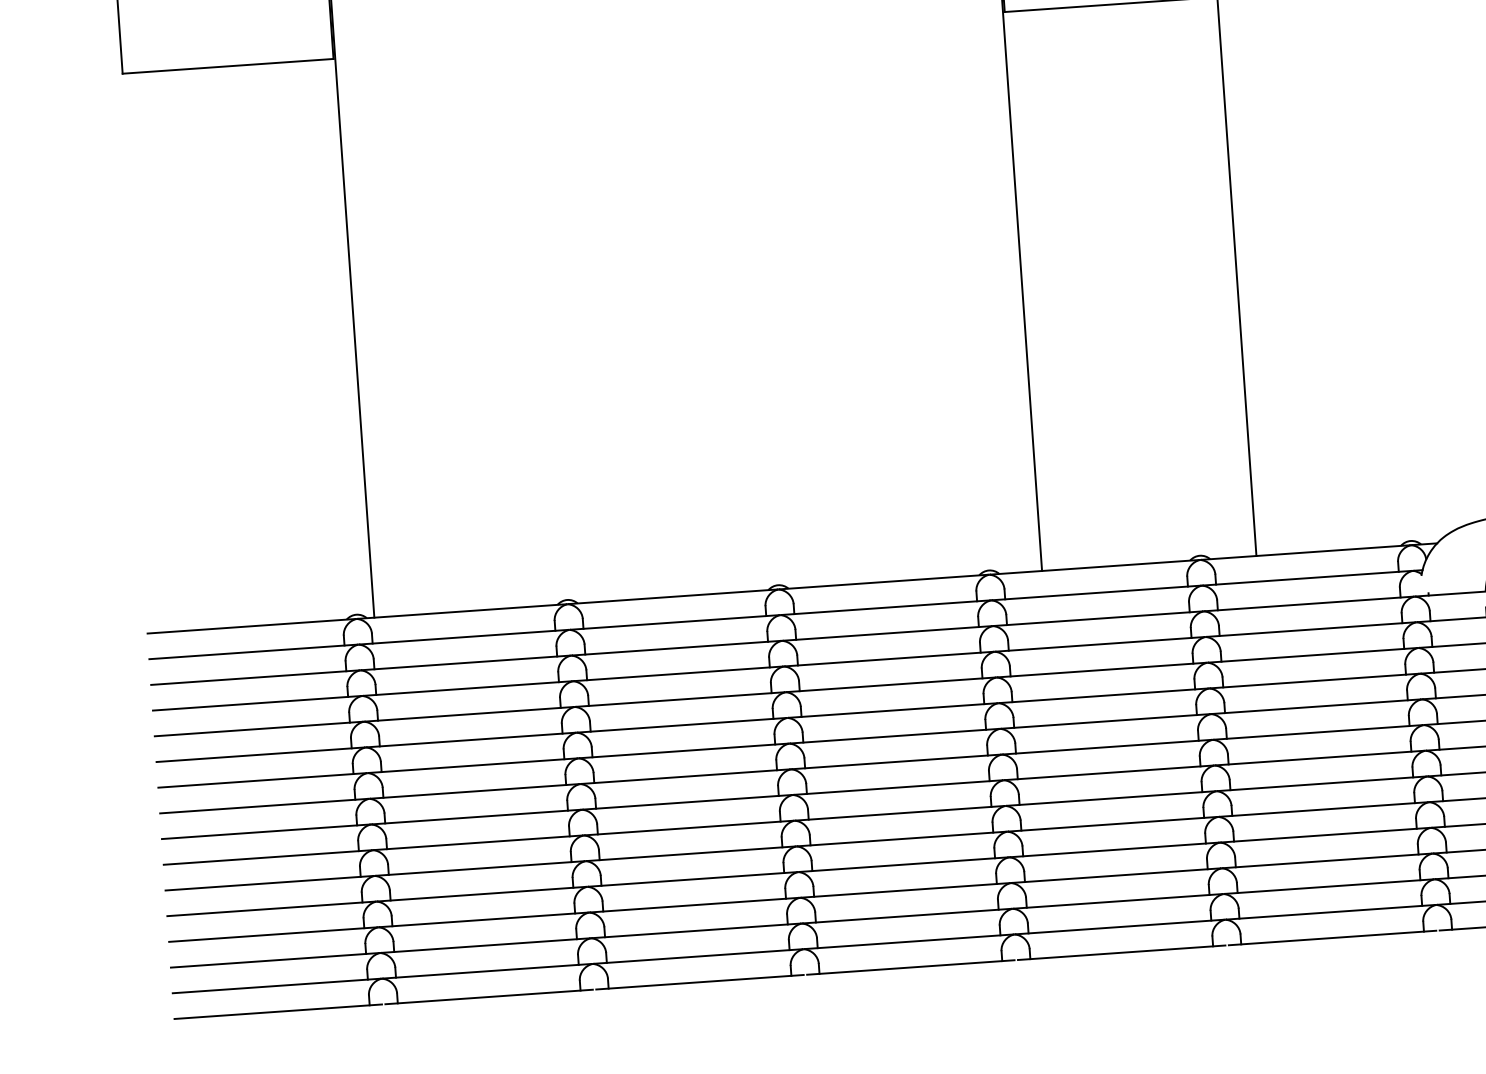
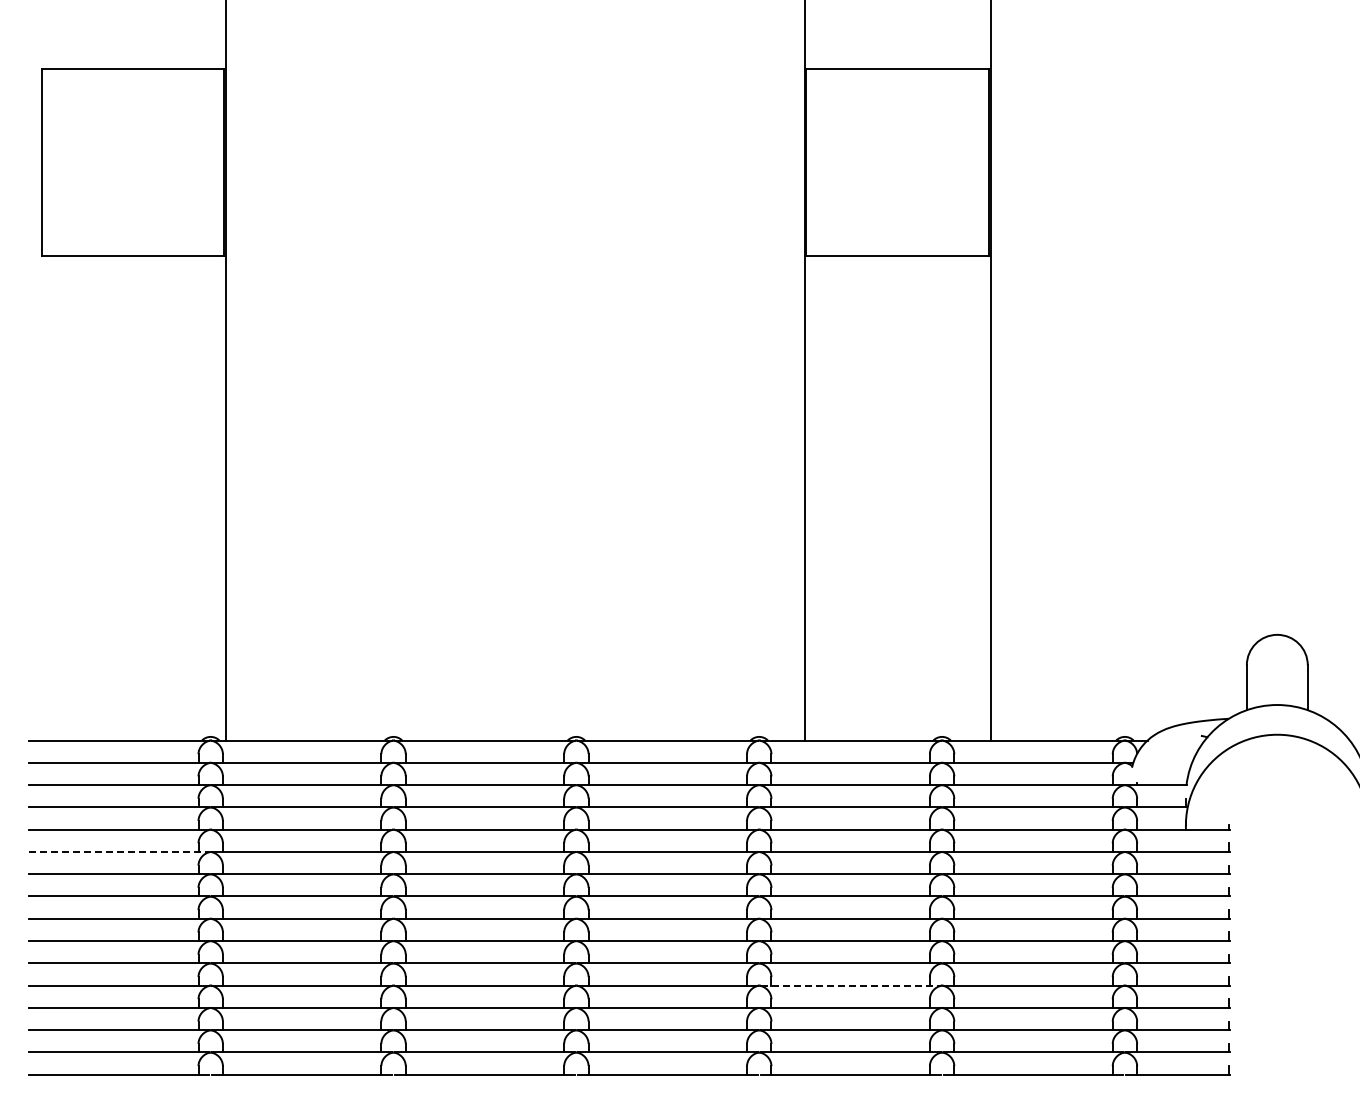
line: (260, 754) -> (119, 851), solid -> dashed
line: (1114, 849) -> (850, 985), solid -> dashed

